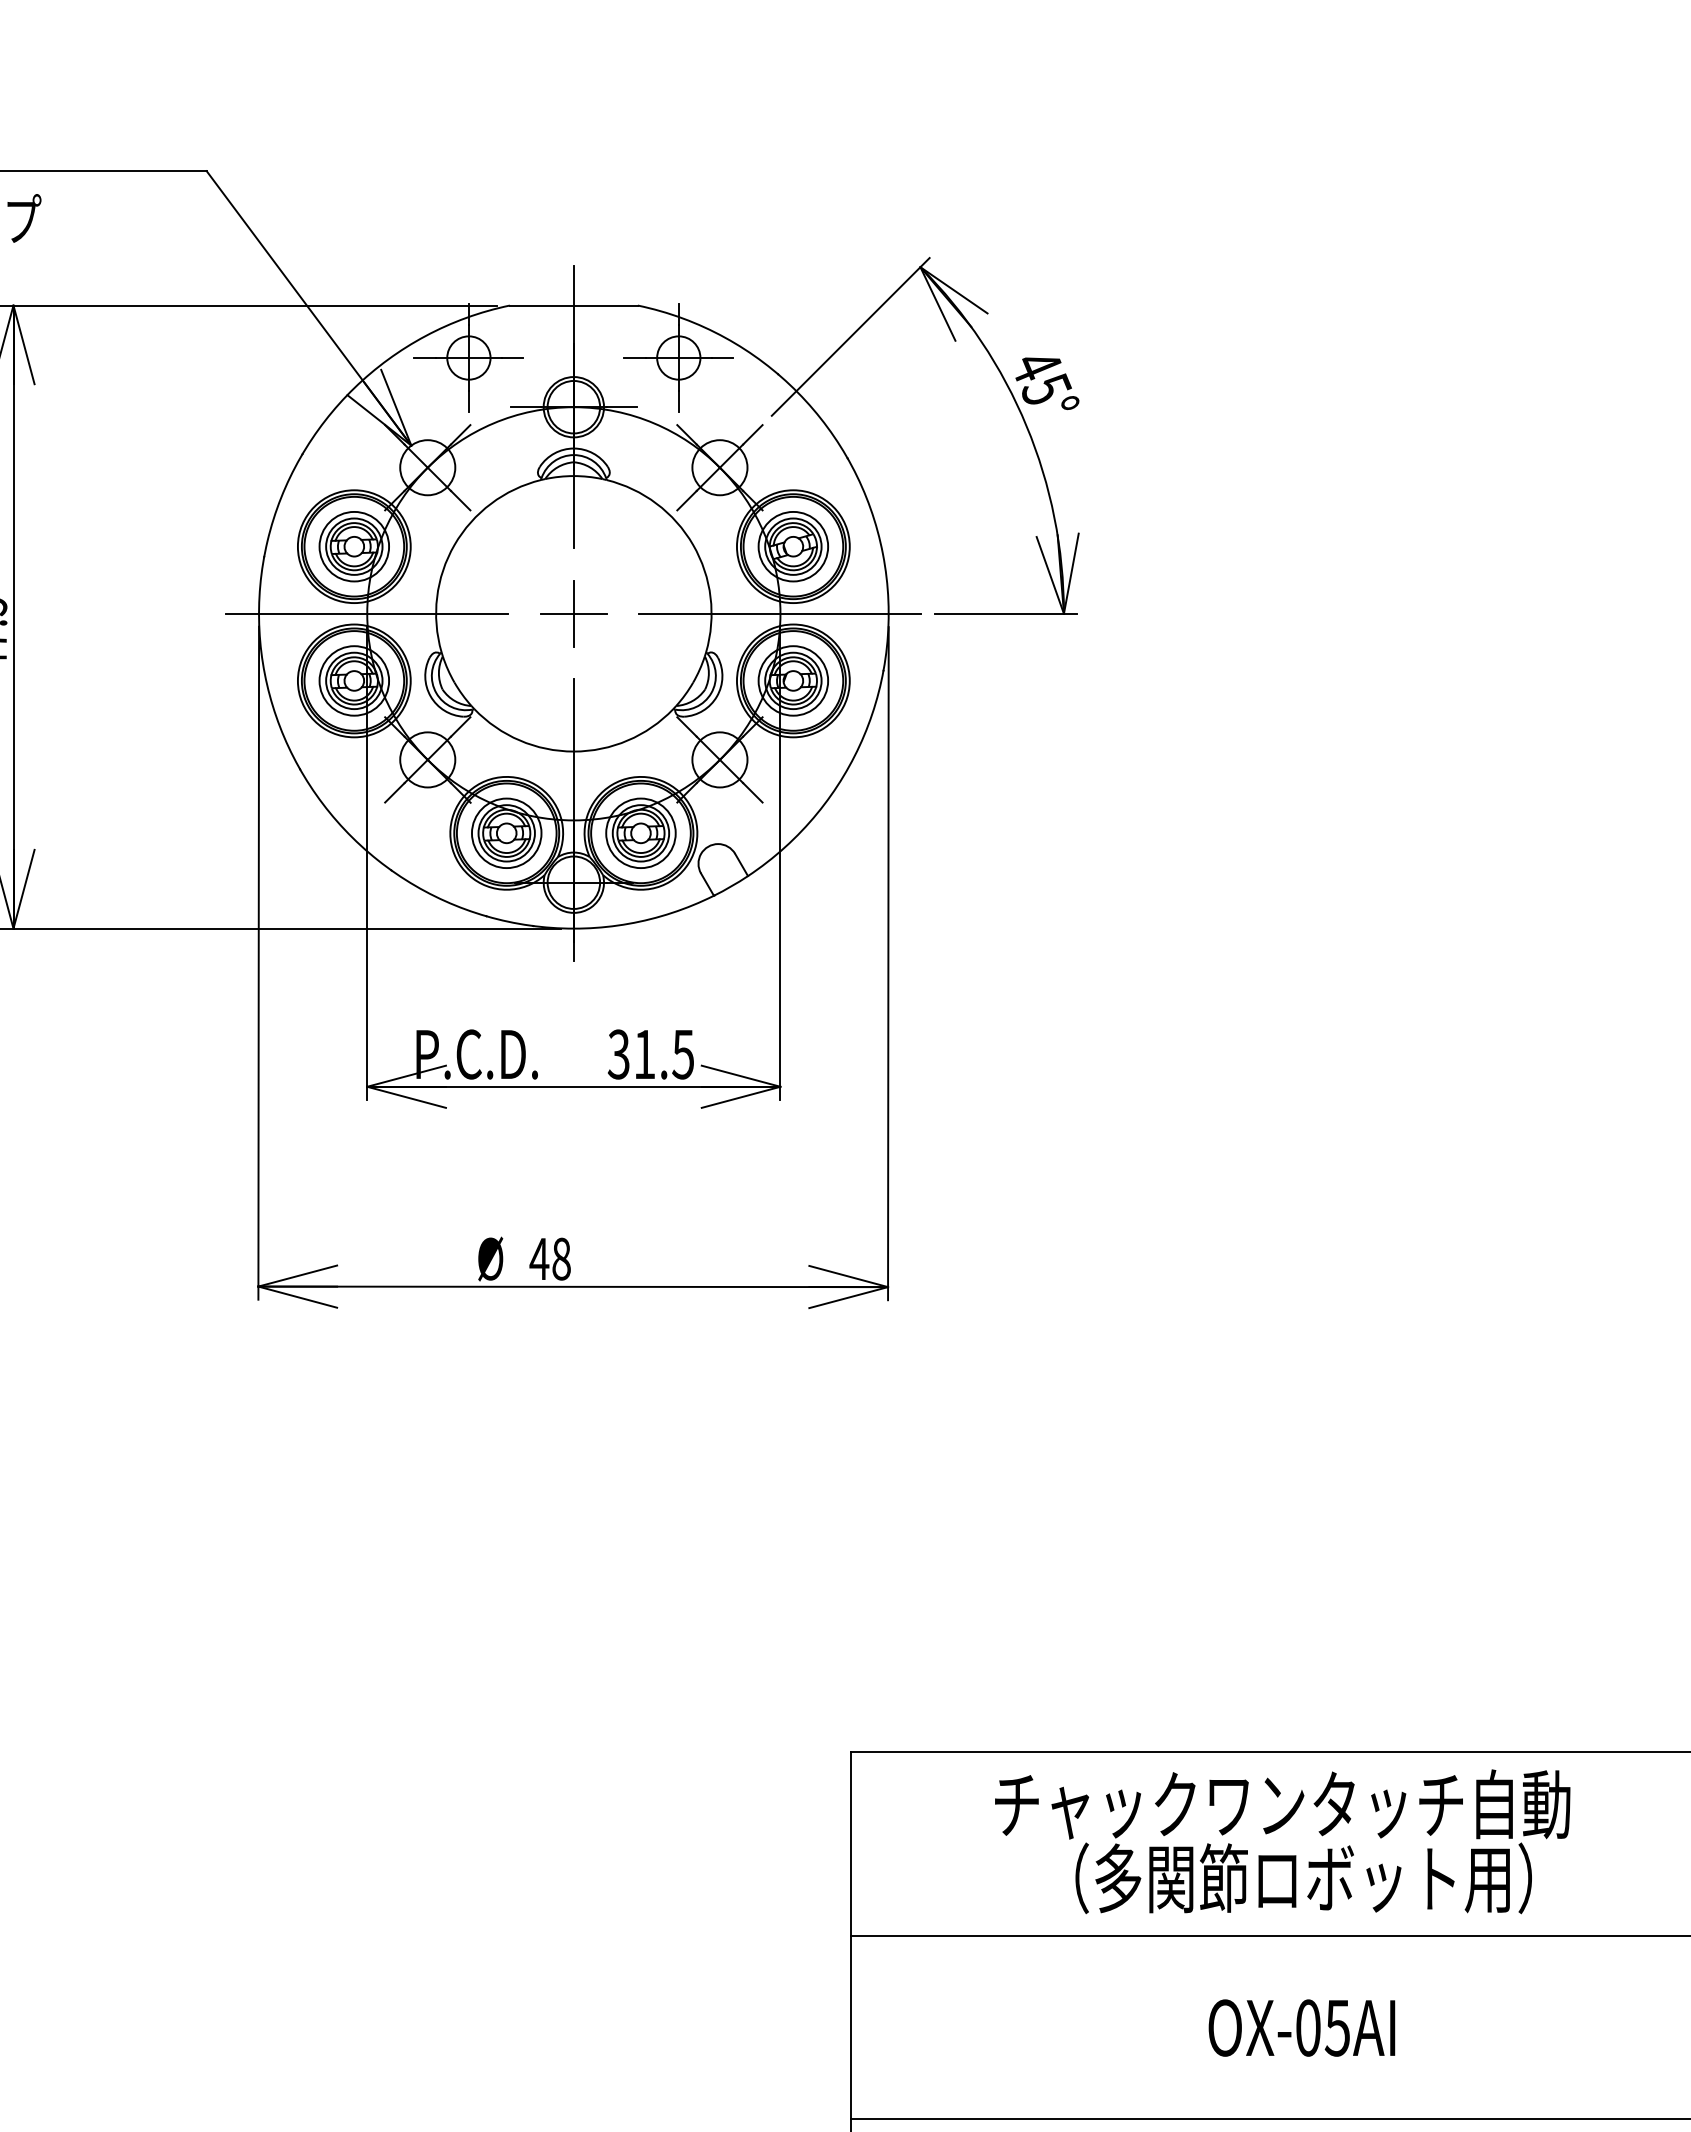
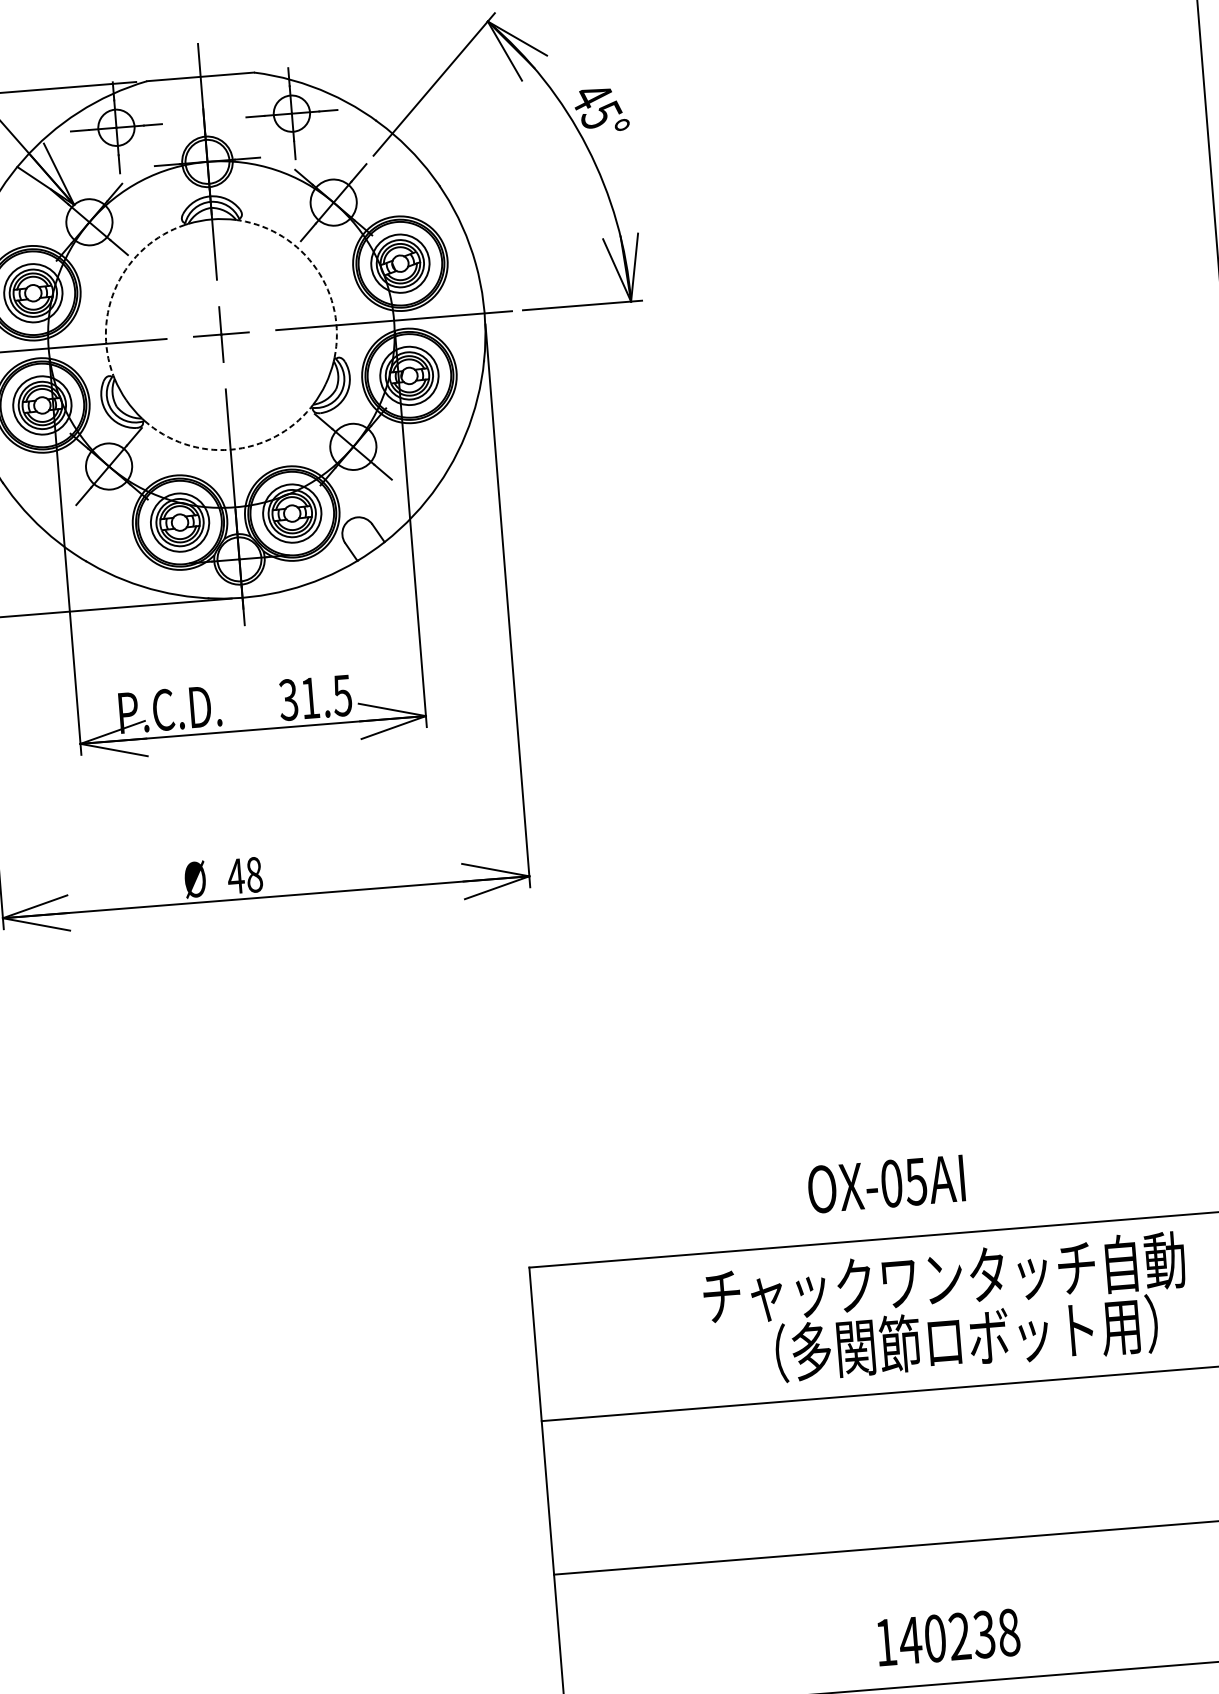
arc: (454, 544) -> (116, 284), solid -> dashed
arc: (693, 544) -> (316, 268), solid -> dashed
arc: (573, 751) -> (230, 449), solid -> dashed
text: (1282, 1841) -> (946, 1309), moved
text: (1301, 2027) -> (885, 1183), moved

